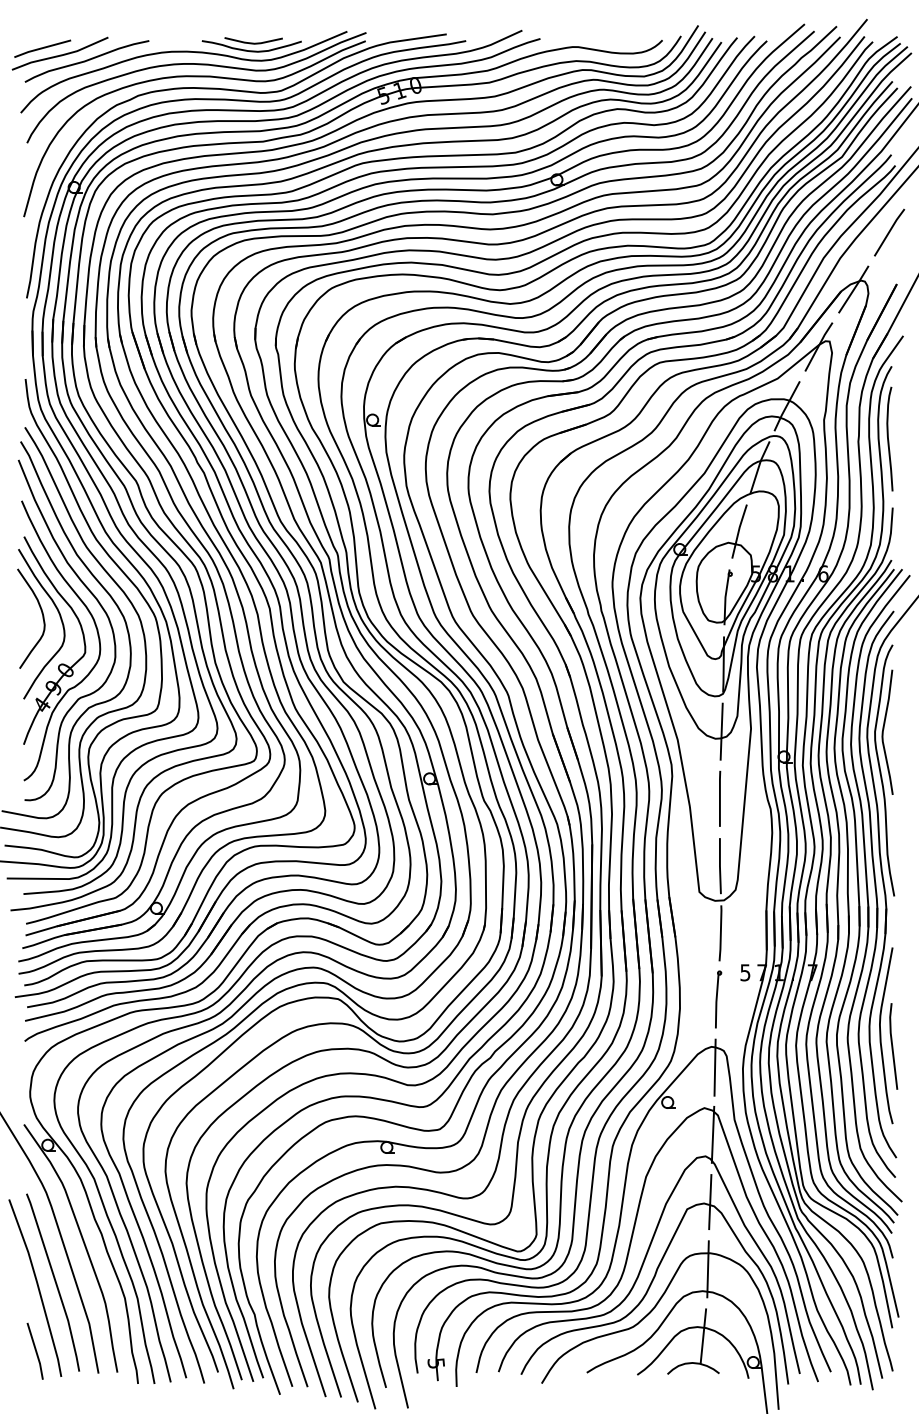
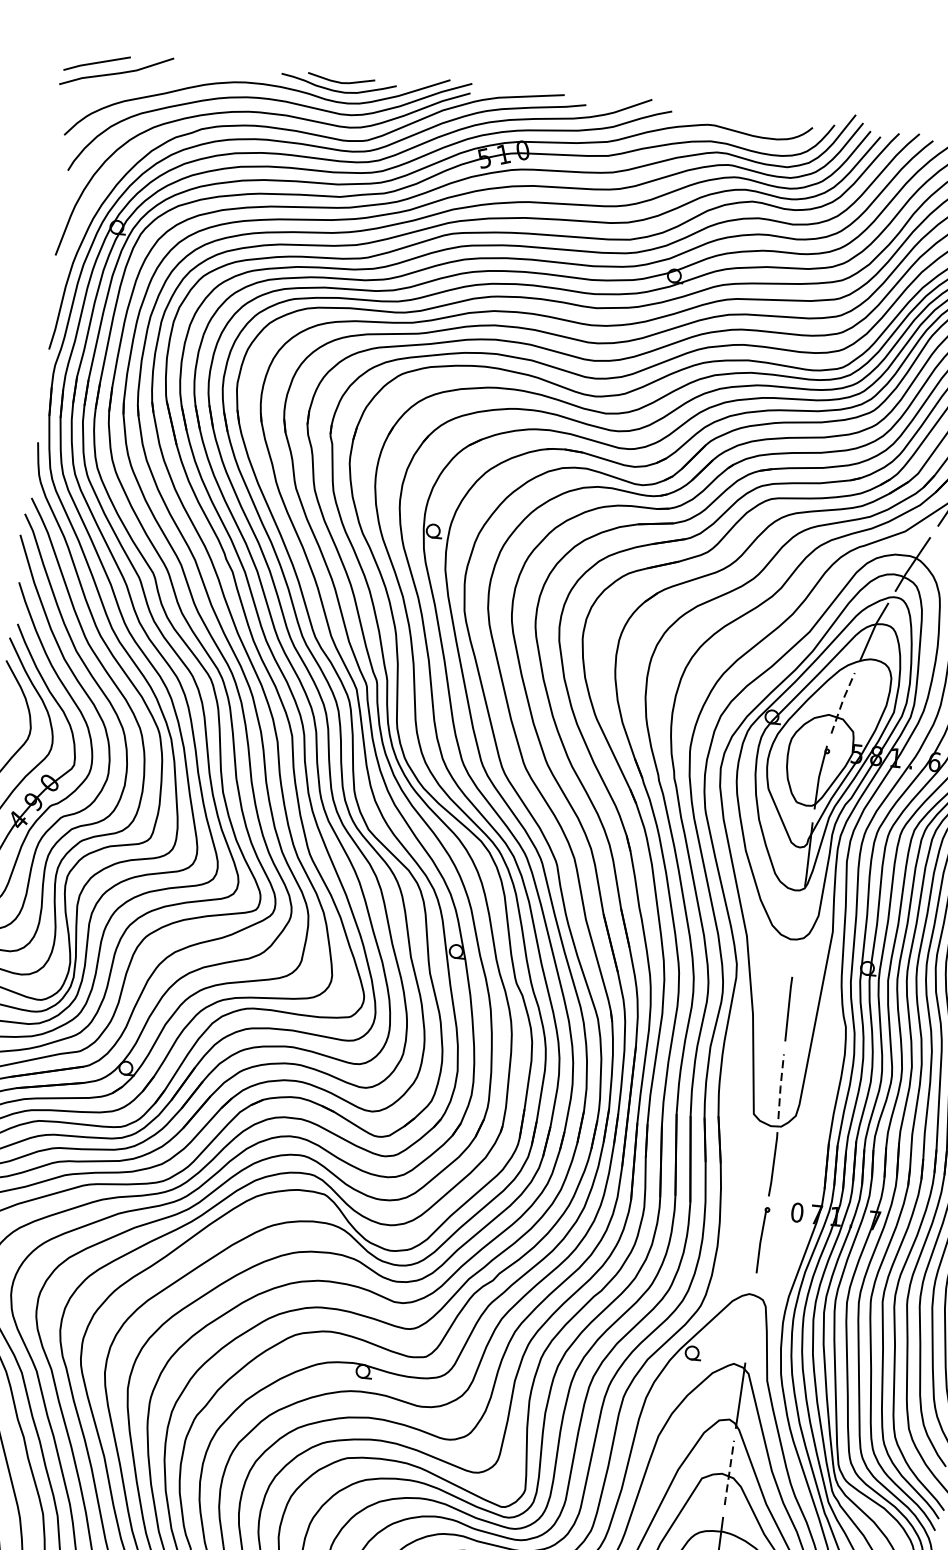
curve: (86, 61) -> (146, 83), removed
line: (738, 531) -> (841, 703), solid -> dashed
line: (721, 731) -> (798, 931), removed
line: (719, 866) -> (780, 1087), solid -> dashed
text: (745, 972) -> (797, 1212), 5 -> 0
line: (714, 1067) -> (750, 1318), removed
line: (710, 1202) -> (729, 1473), solid -> dashed

